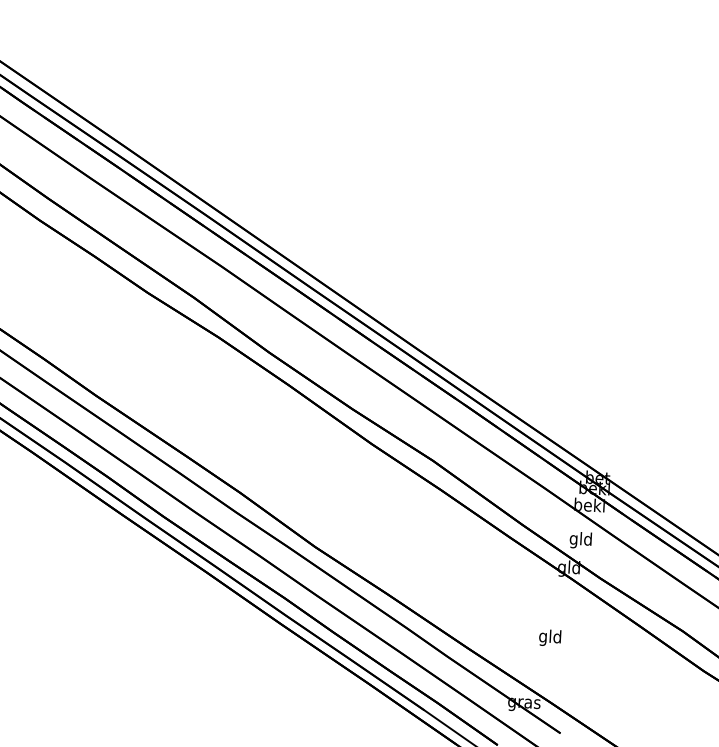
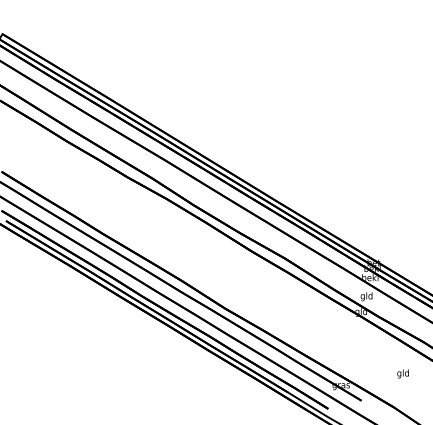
text: (549, 637) -> (402, 373), moved

